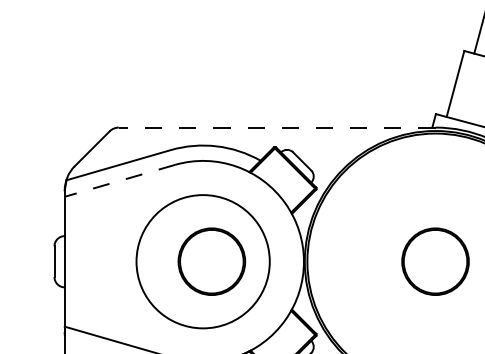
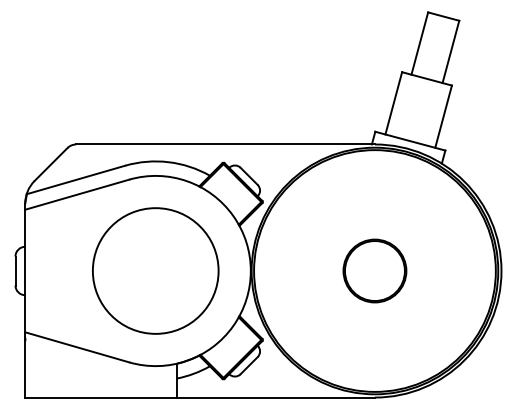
line: (277, 127) -> (225, 144), dashed -> solid
line: (119, 180) -> (76, 194), dashed -> solid
part: (211, 261) -> (163, 270), removed

